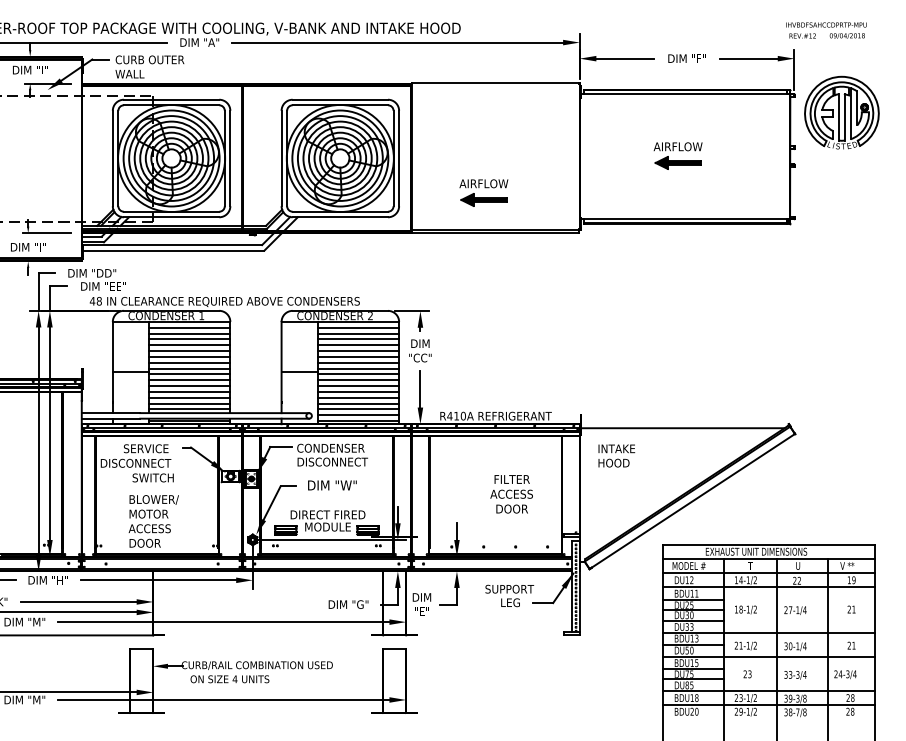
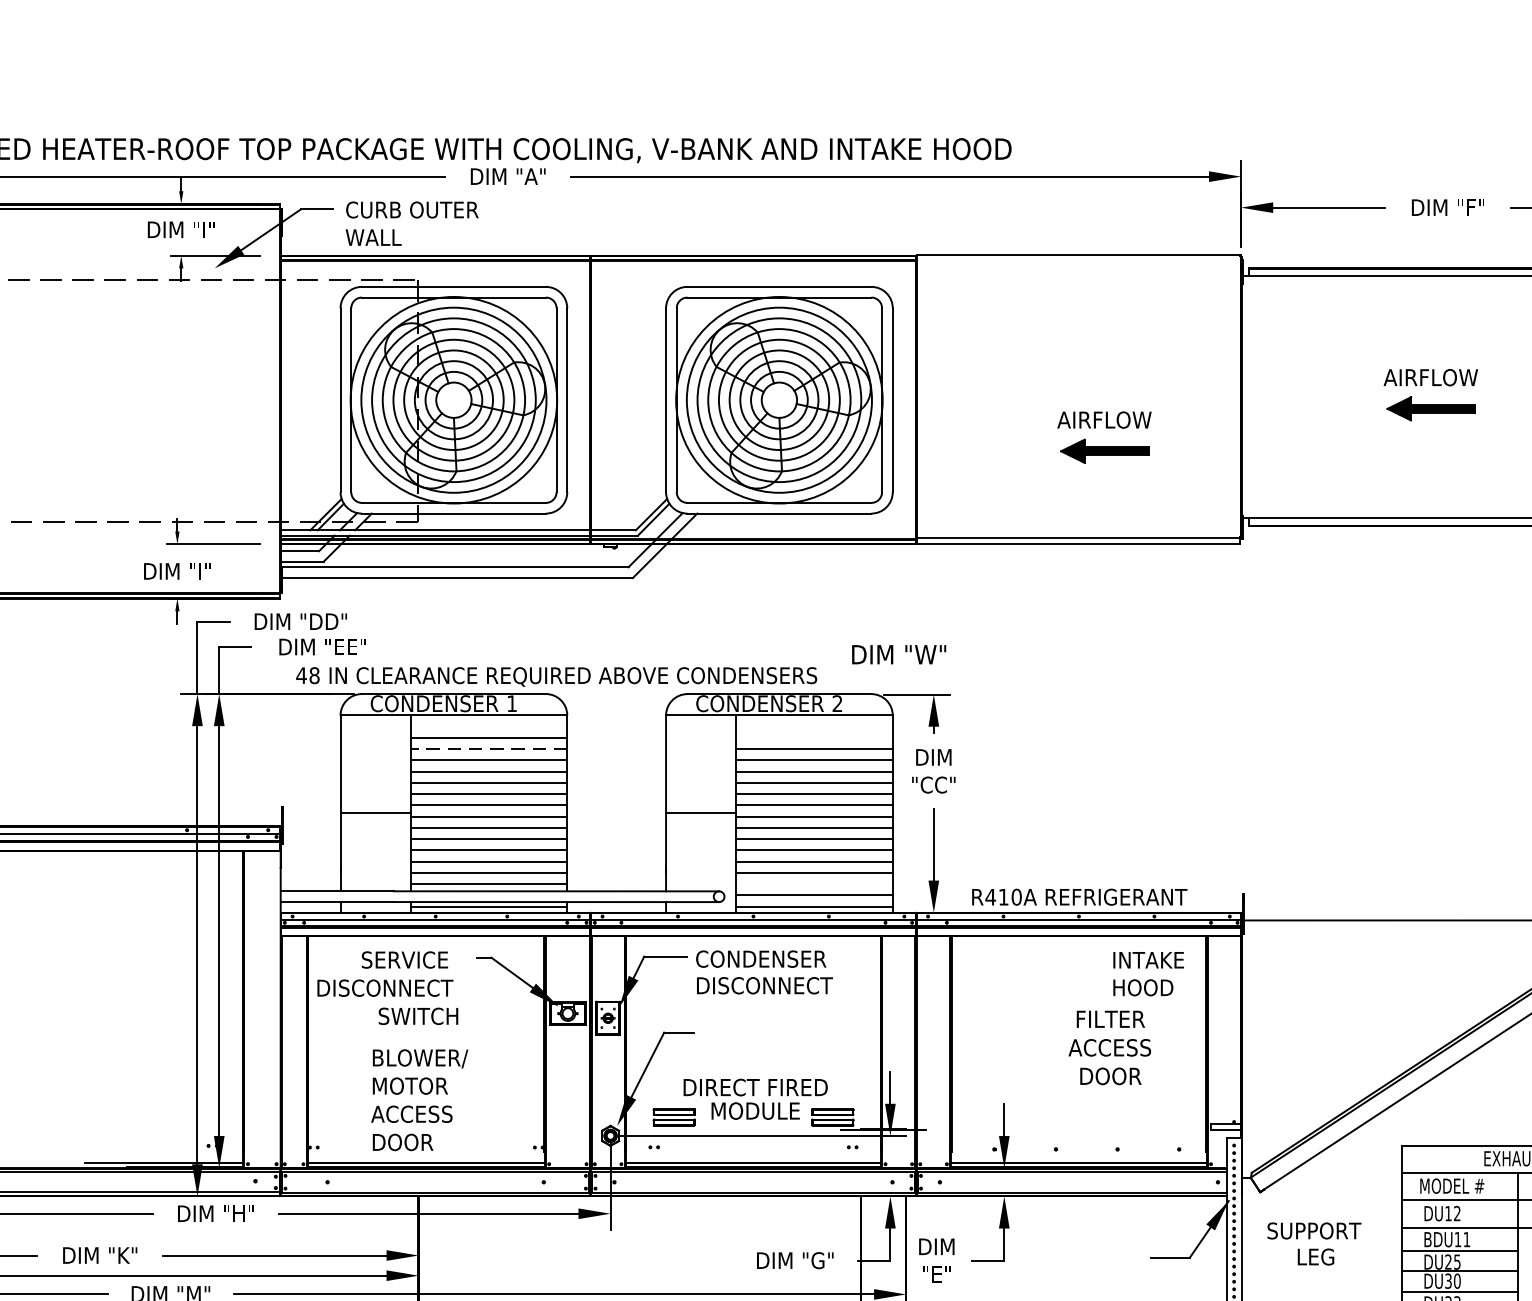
part: (483, 192) -> (1103, 436), moved
line: (189, 327) -> (488, 726), removed
line: (358, 327) -> (814, 726), removed
line: (358, 333) -> (814, 737), removed
line: (189, 339) -> (488, 749), solid -> dashed
line: (358, 409) -> (814, 884), removed
text: (616, 455) -> (1148, 973), moved
text: (332, 485) -> (899, 654), moved
text: (509, 595) -> (1313, 1243), moved

